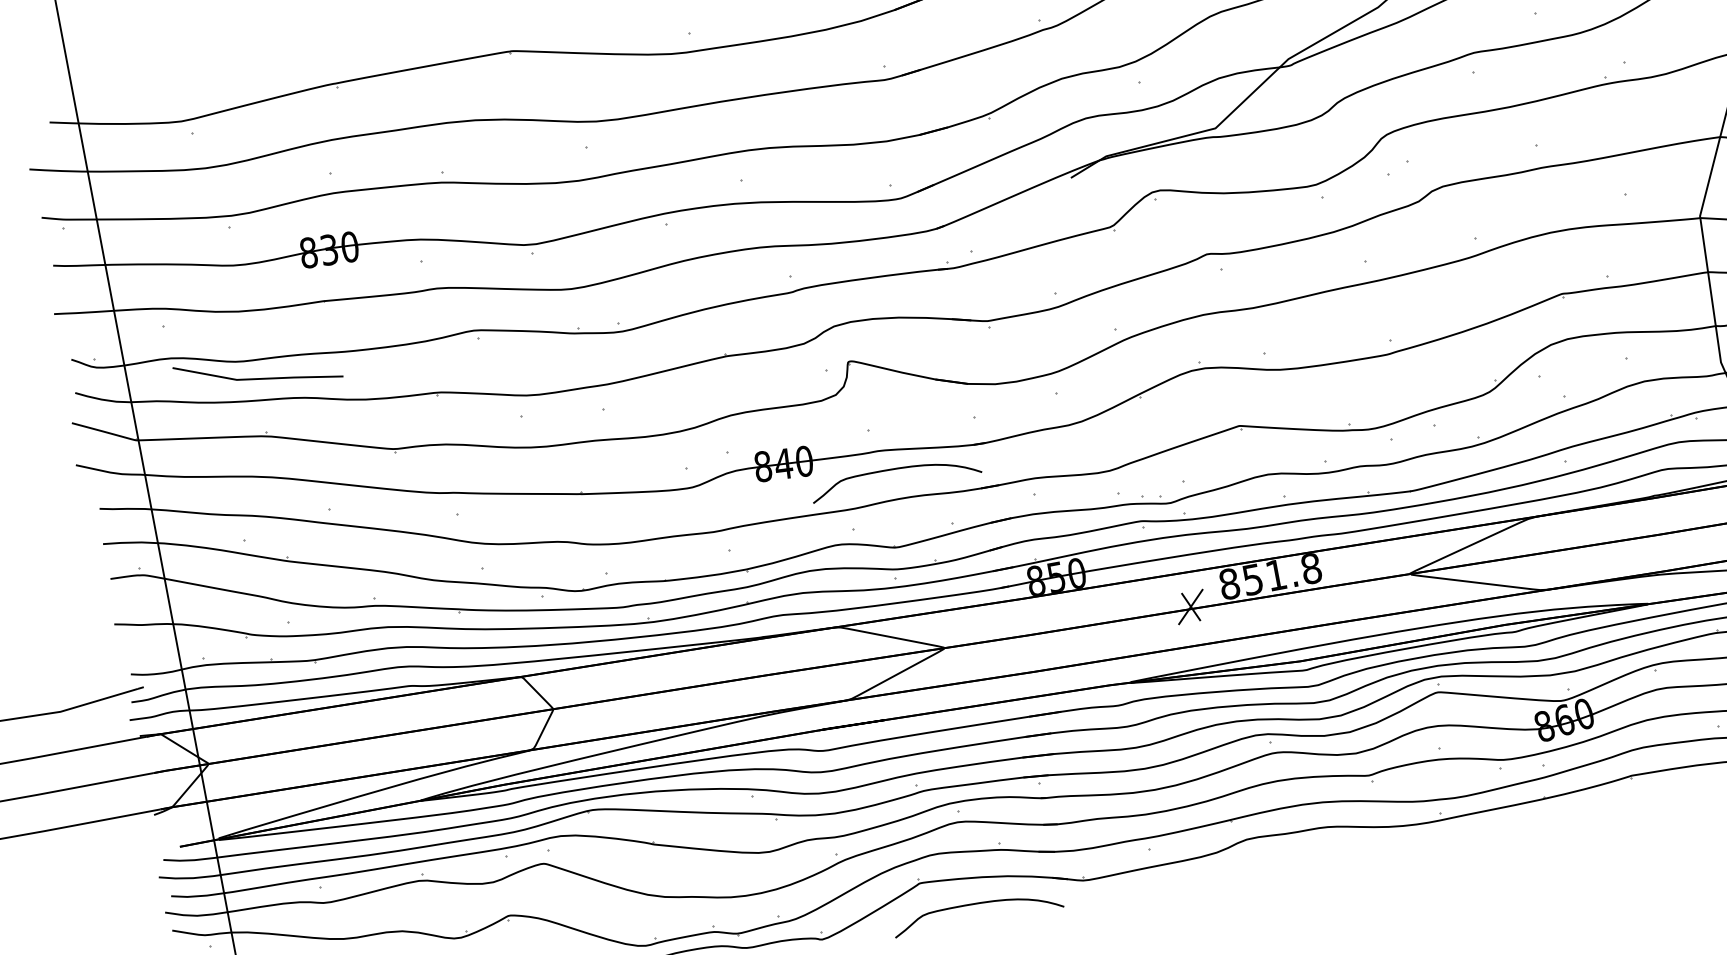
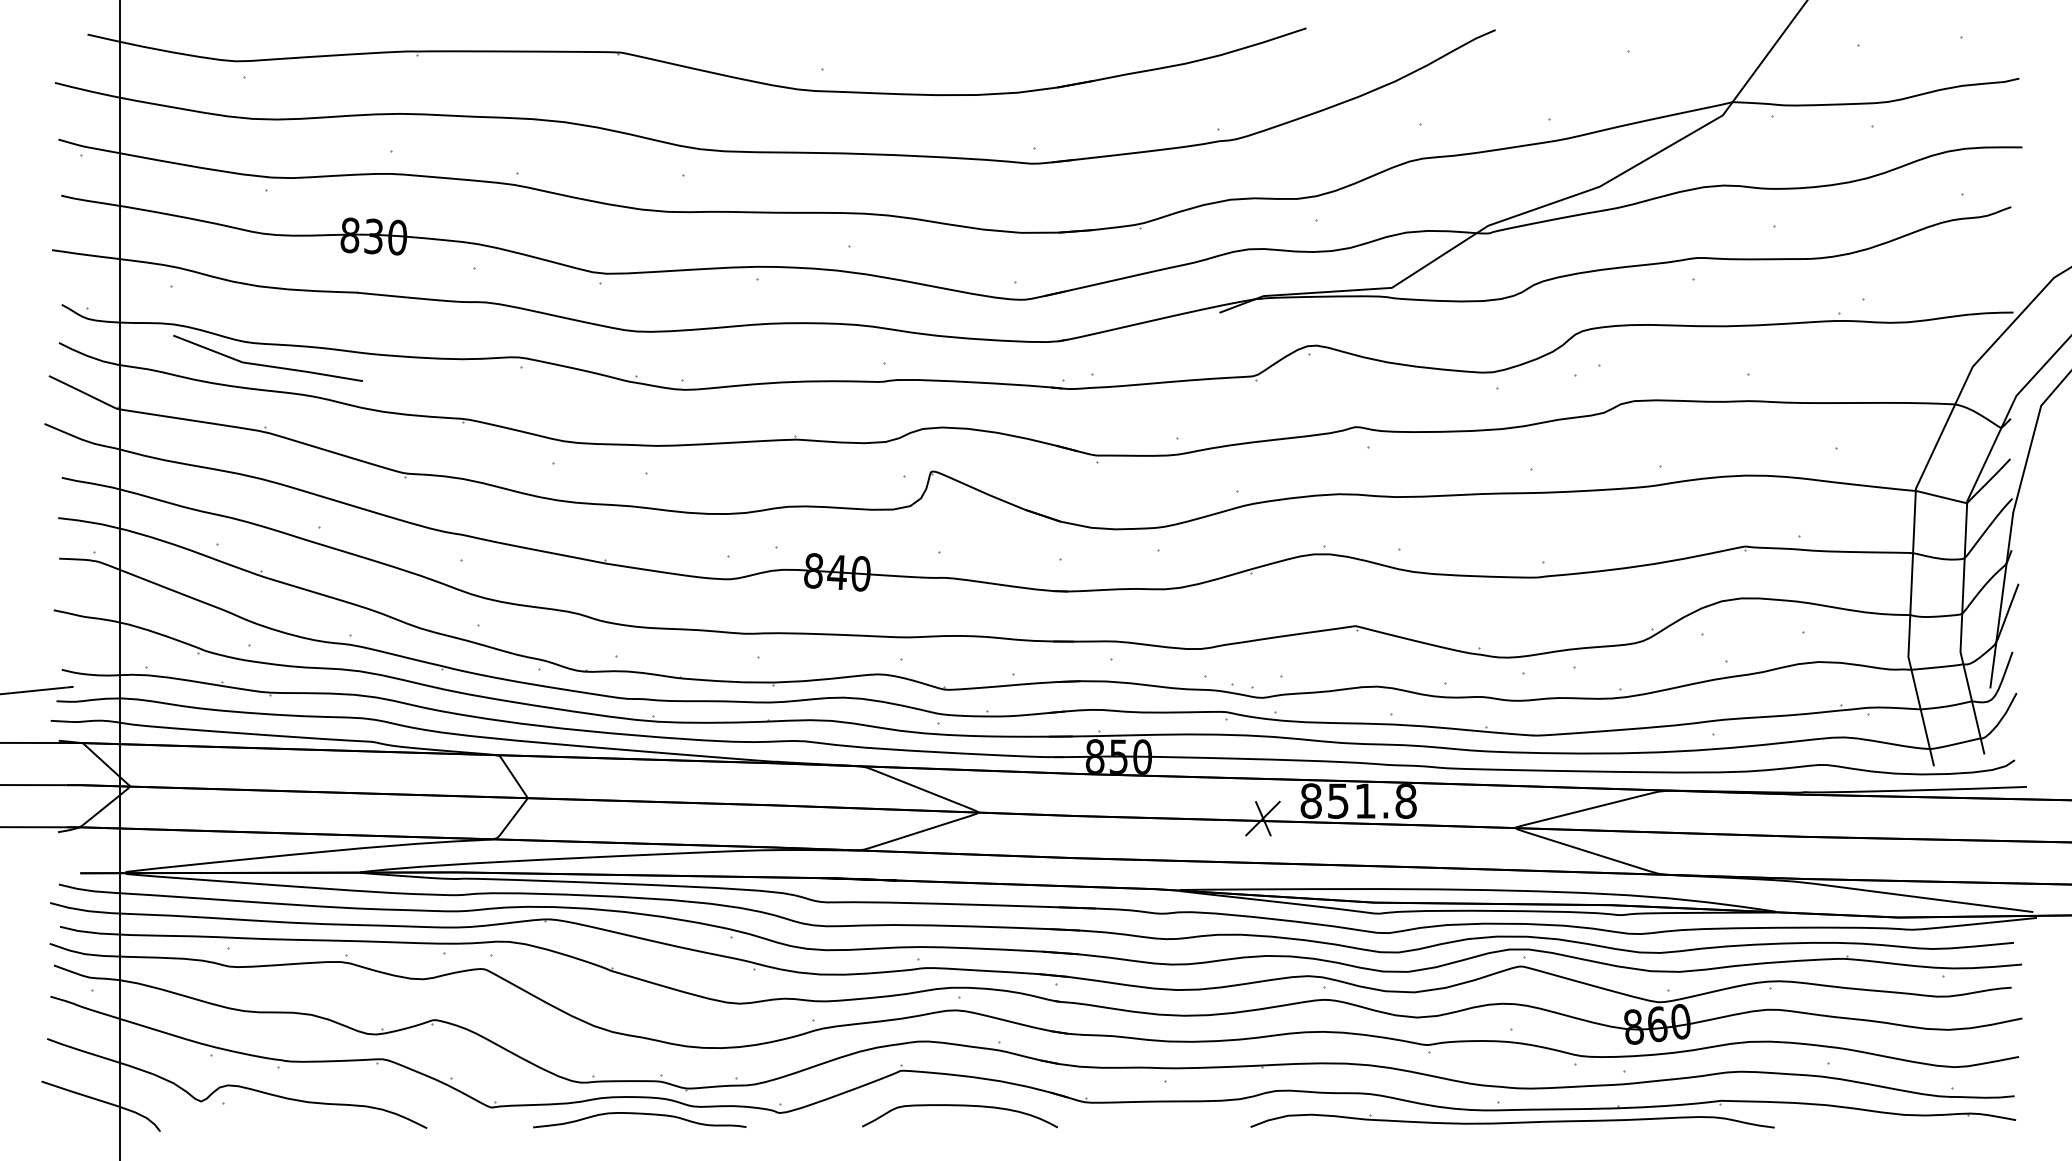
curve: (893, 470) -> (959, 602), removed
part: (1455, 826) -> (1512, 1120), added

